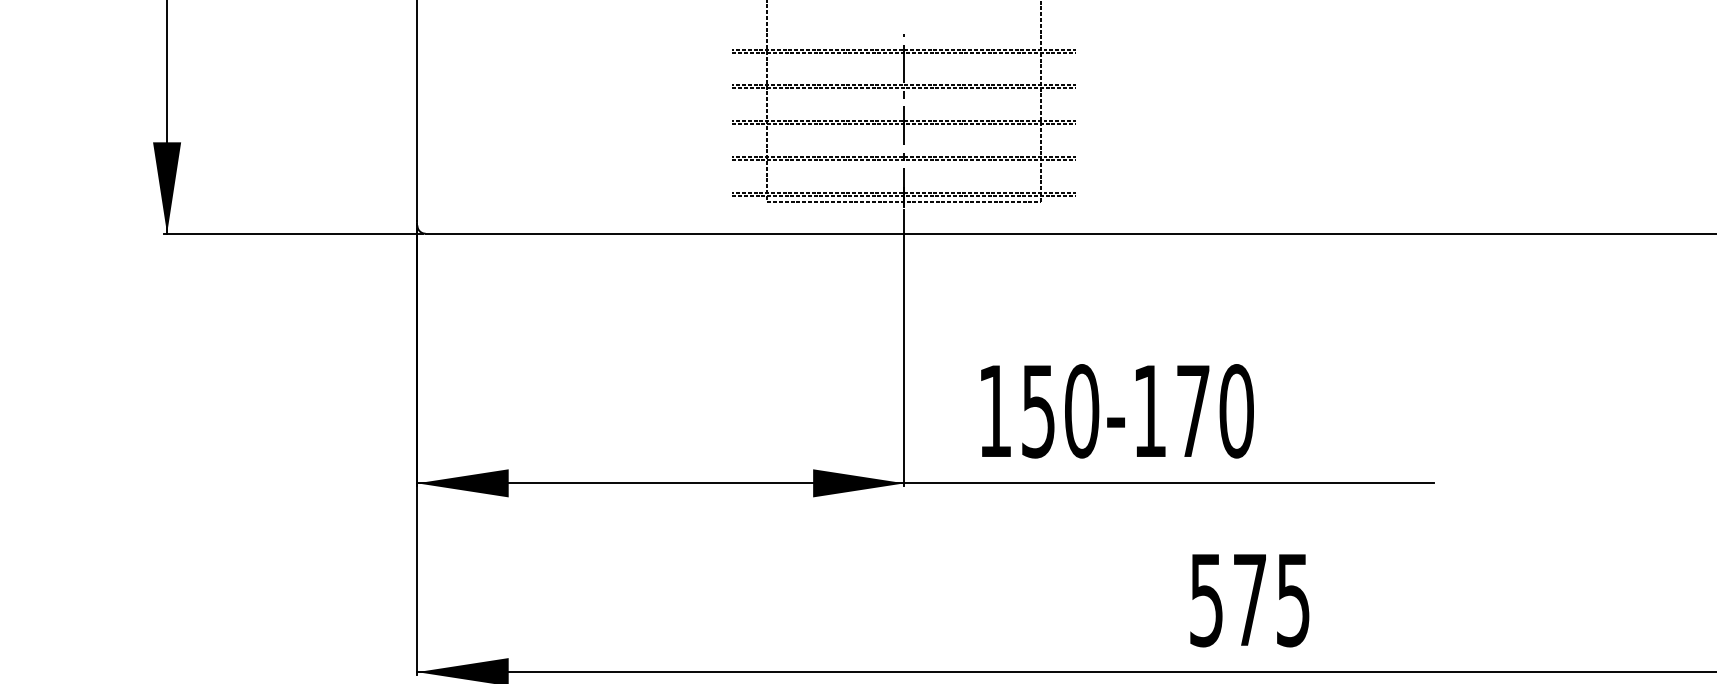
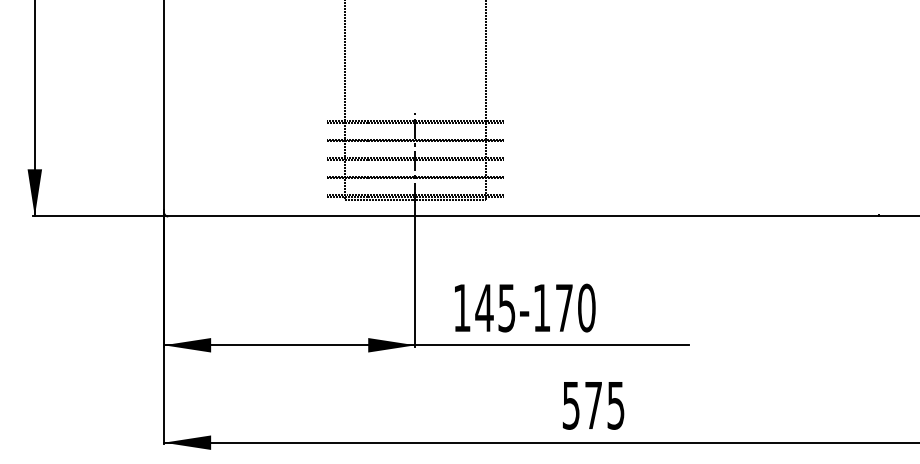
text: (1059, 410) -> (495, 307), 150-170 -> 145-170

